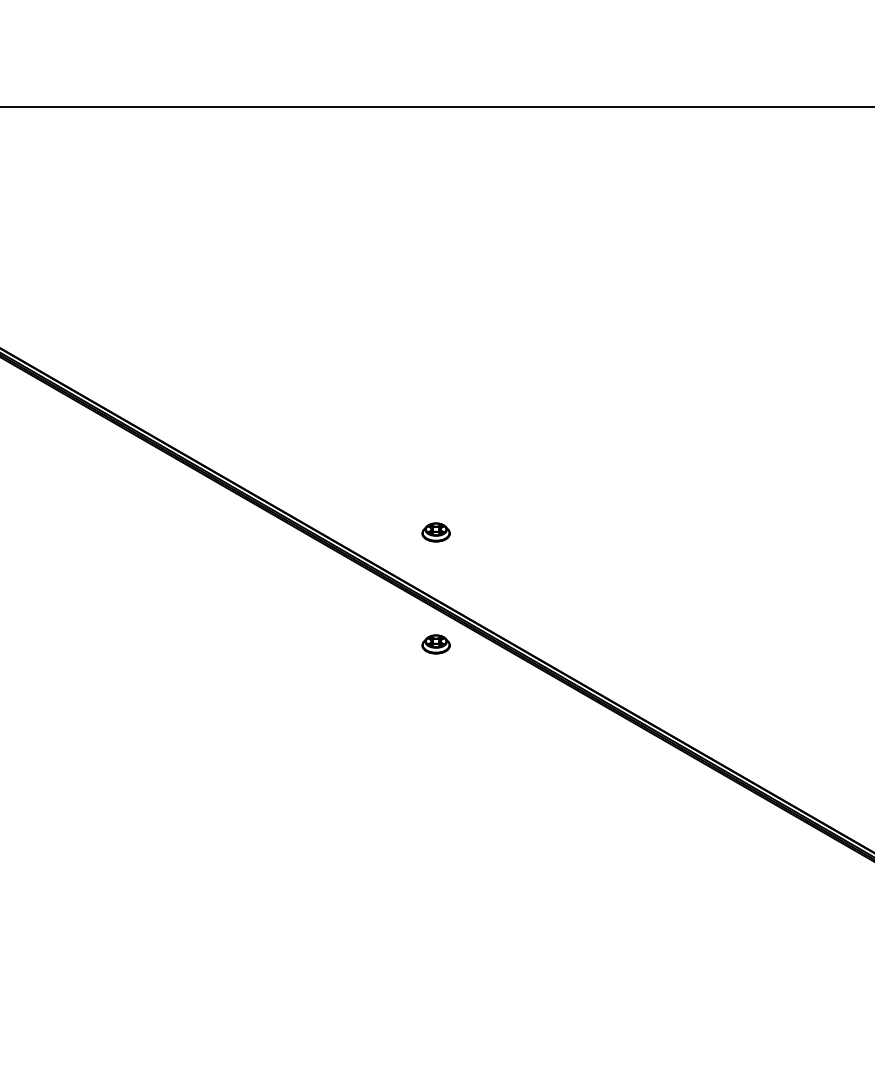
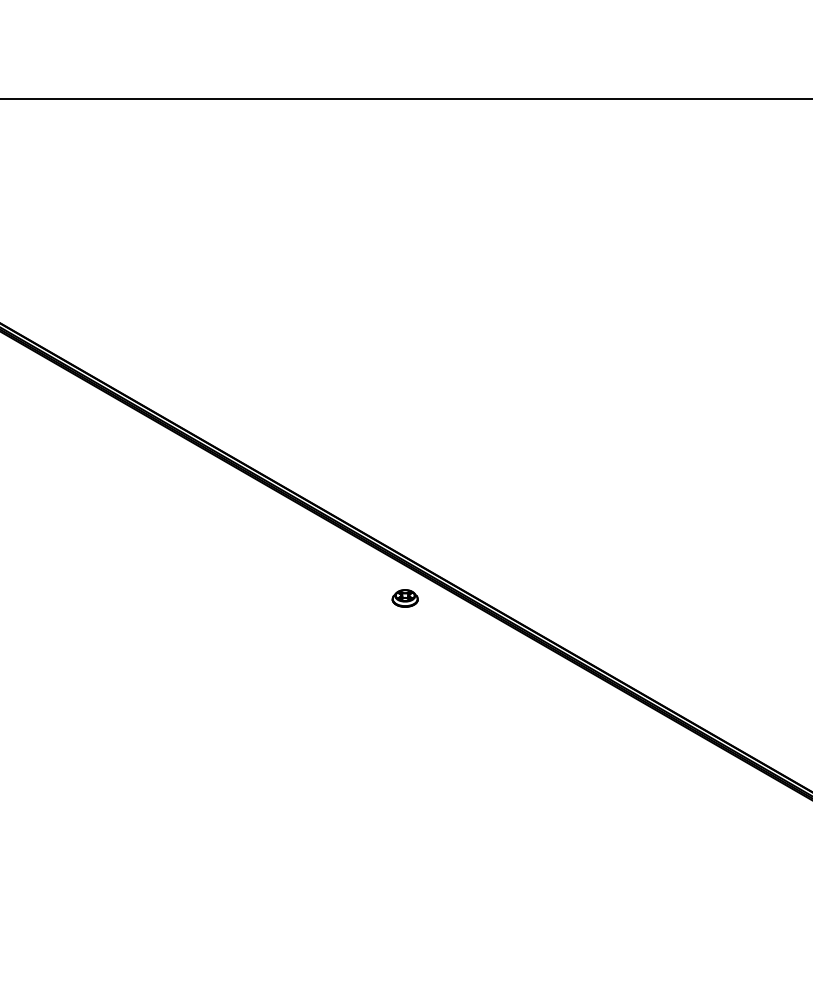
part: (435, 532) -> (404, 494), removed

